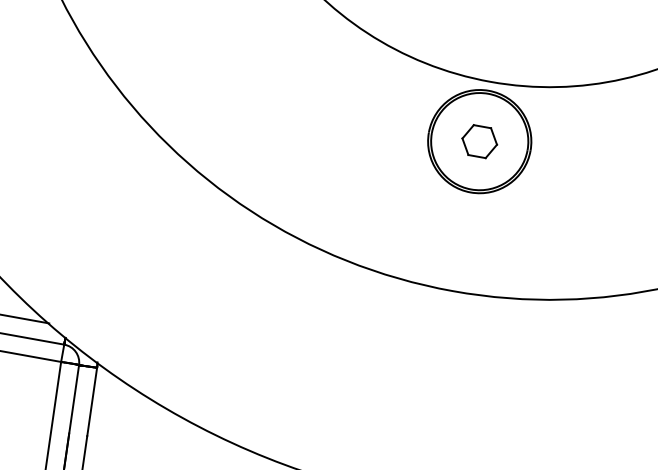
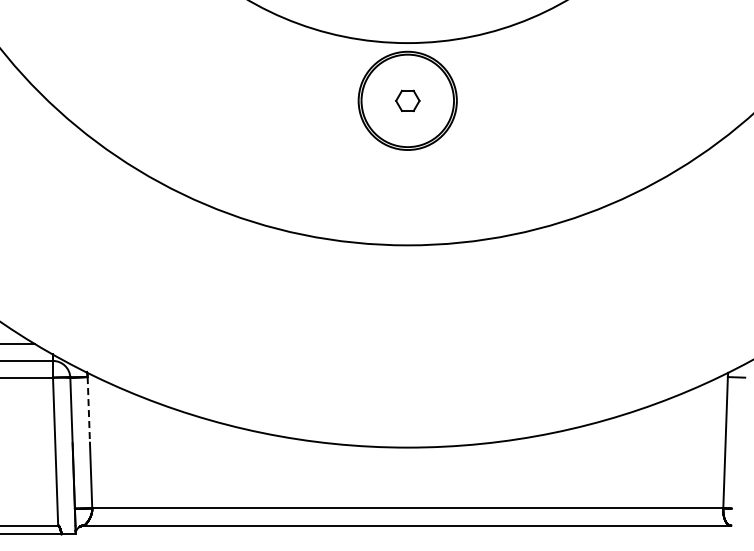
part: (479, 141) -> (407, 100), size x0.7
line: (91, 401) -> (88, 409), solid -> dashed

